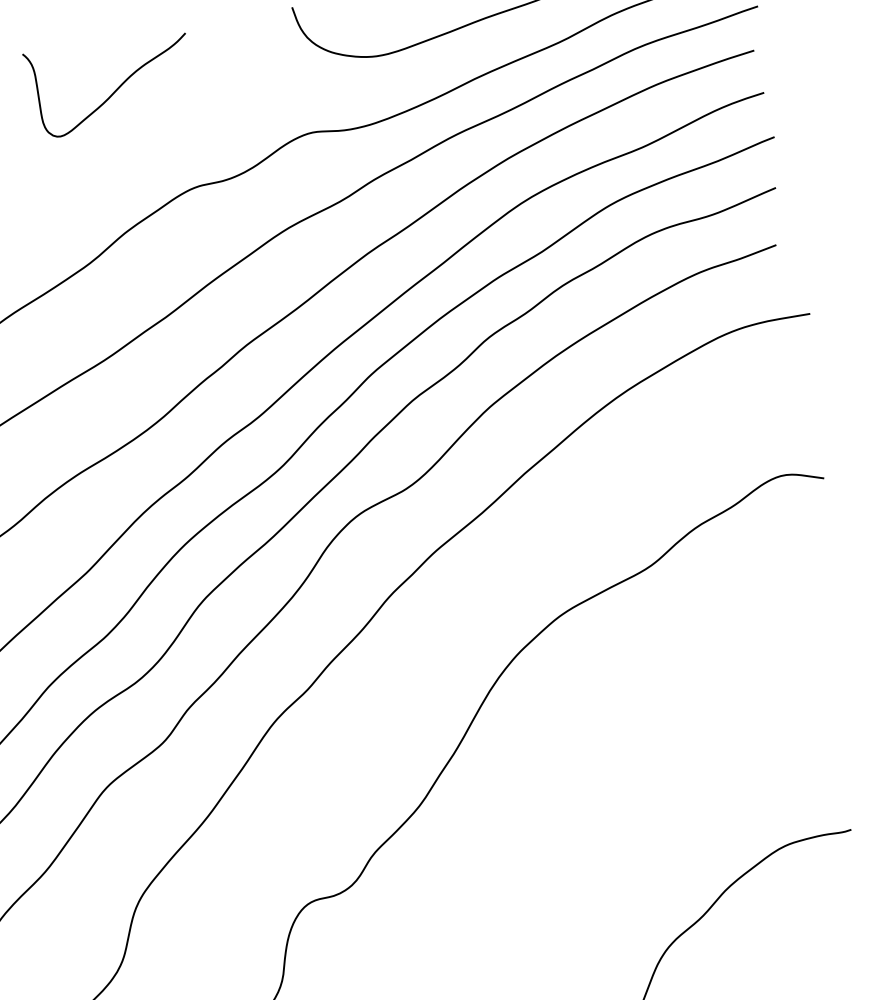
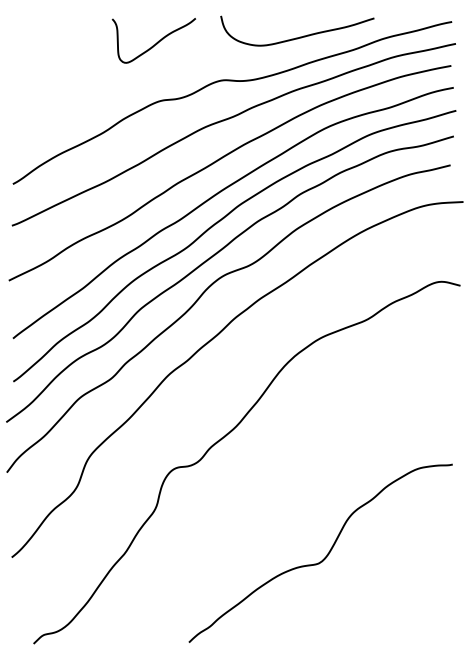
curve: (114, 89) -> (156, 42), moved

